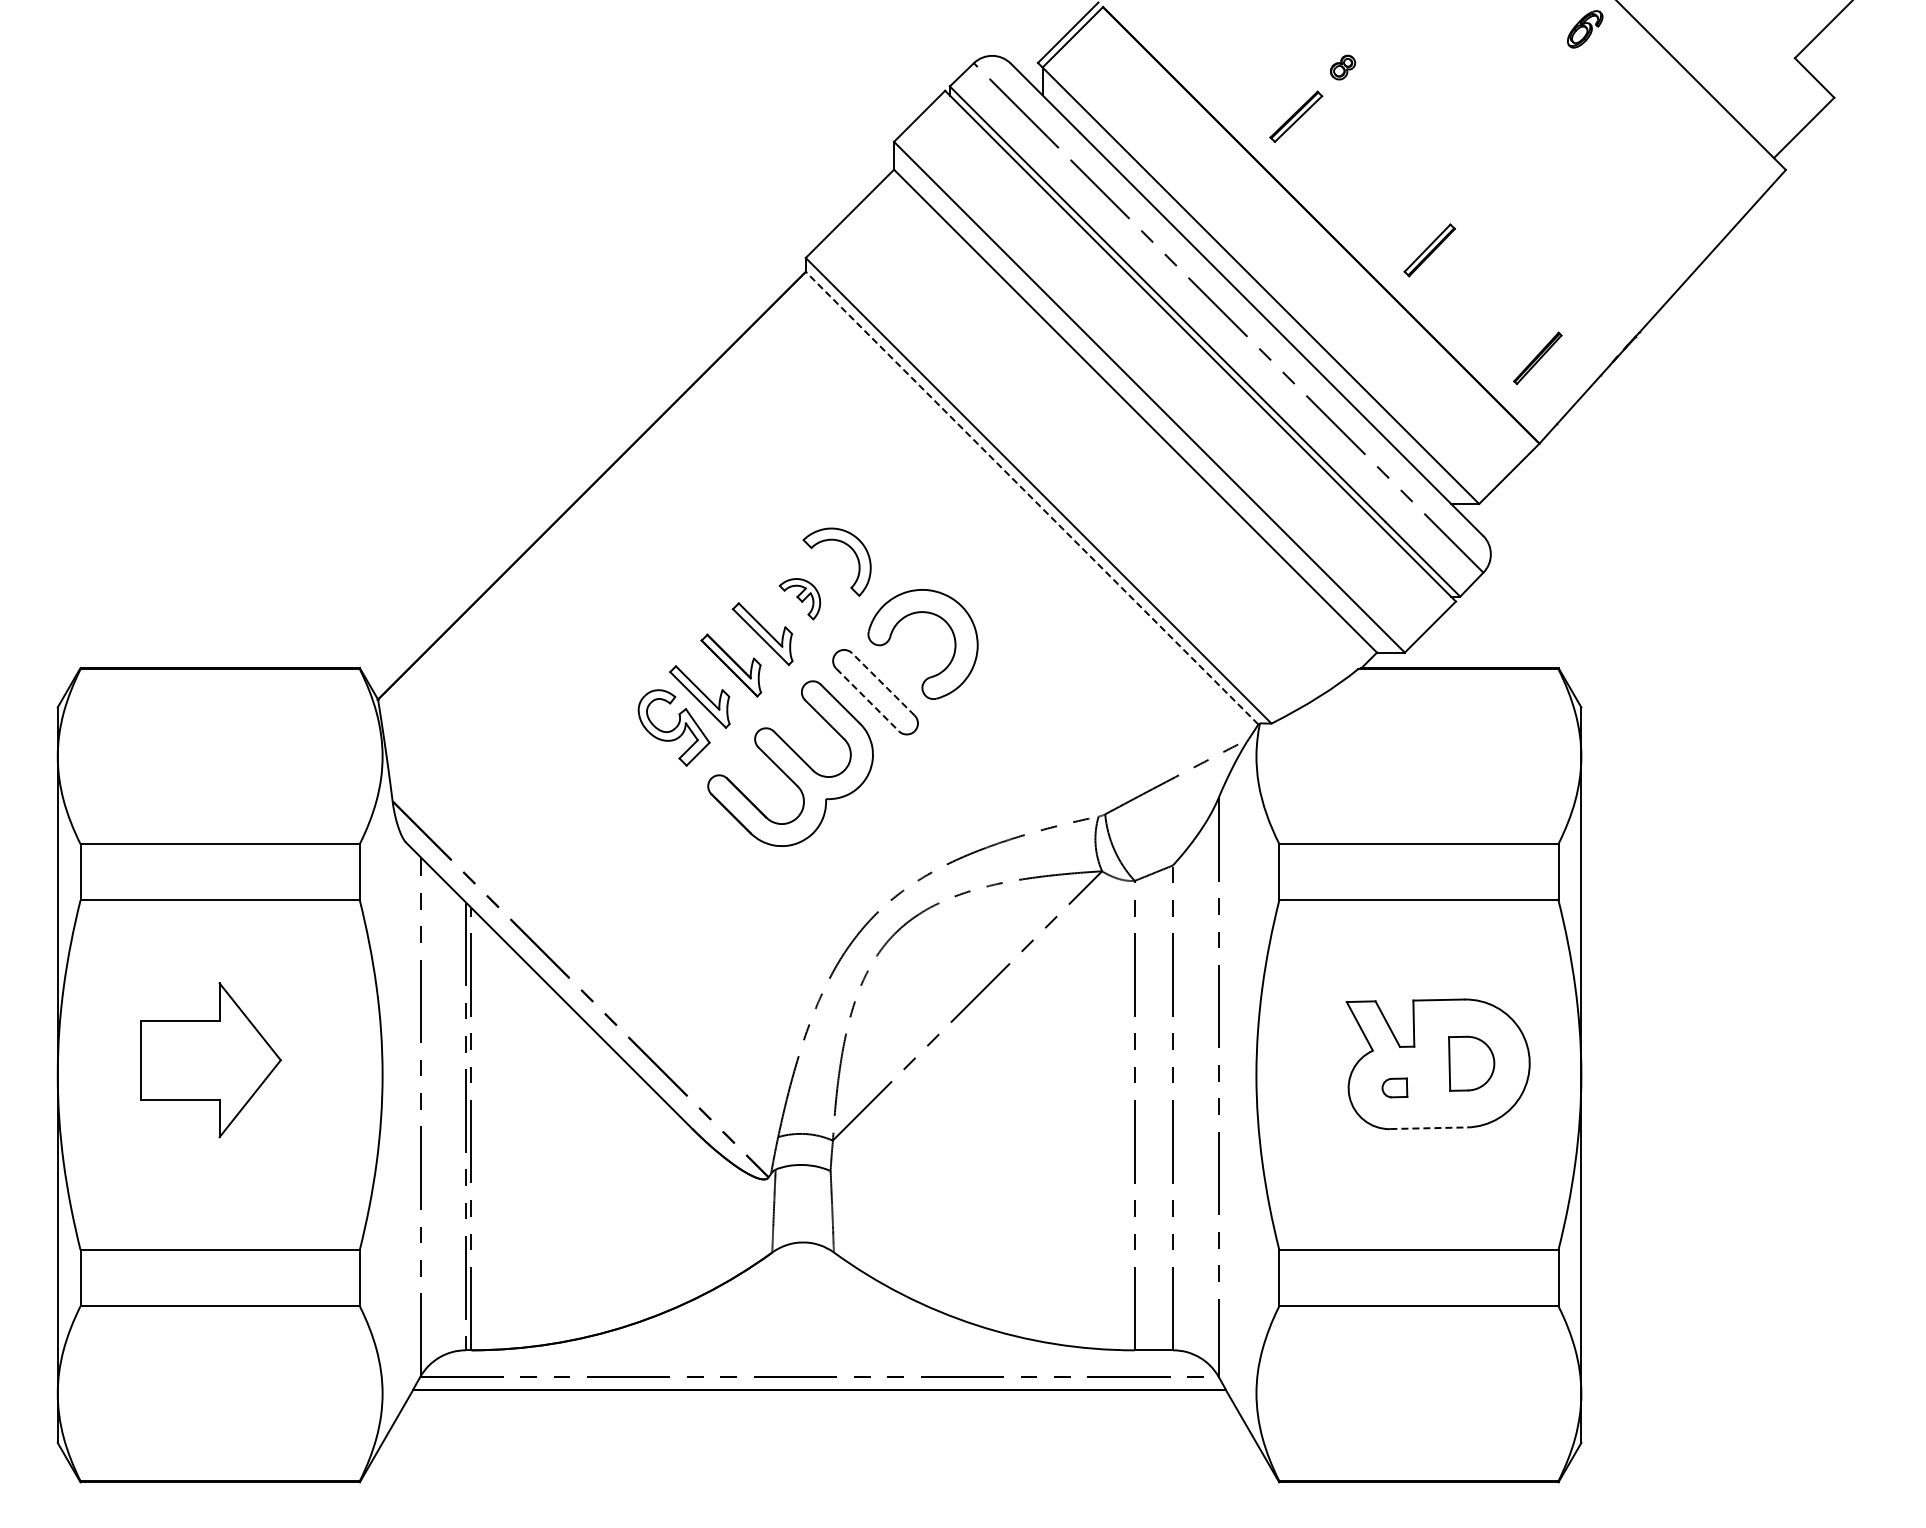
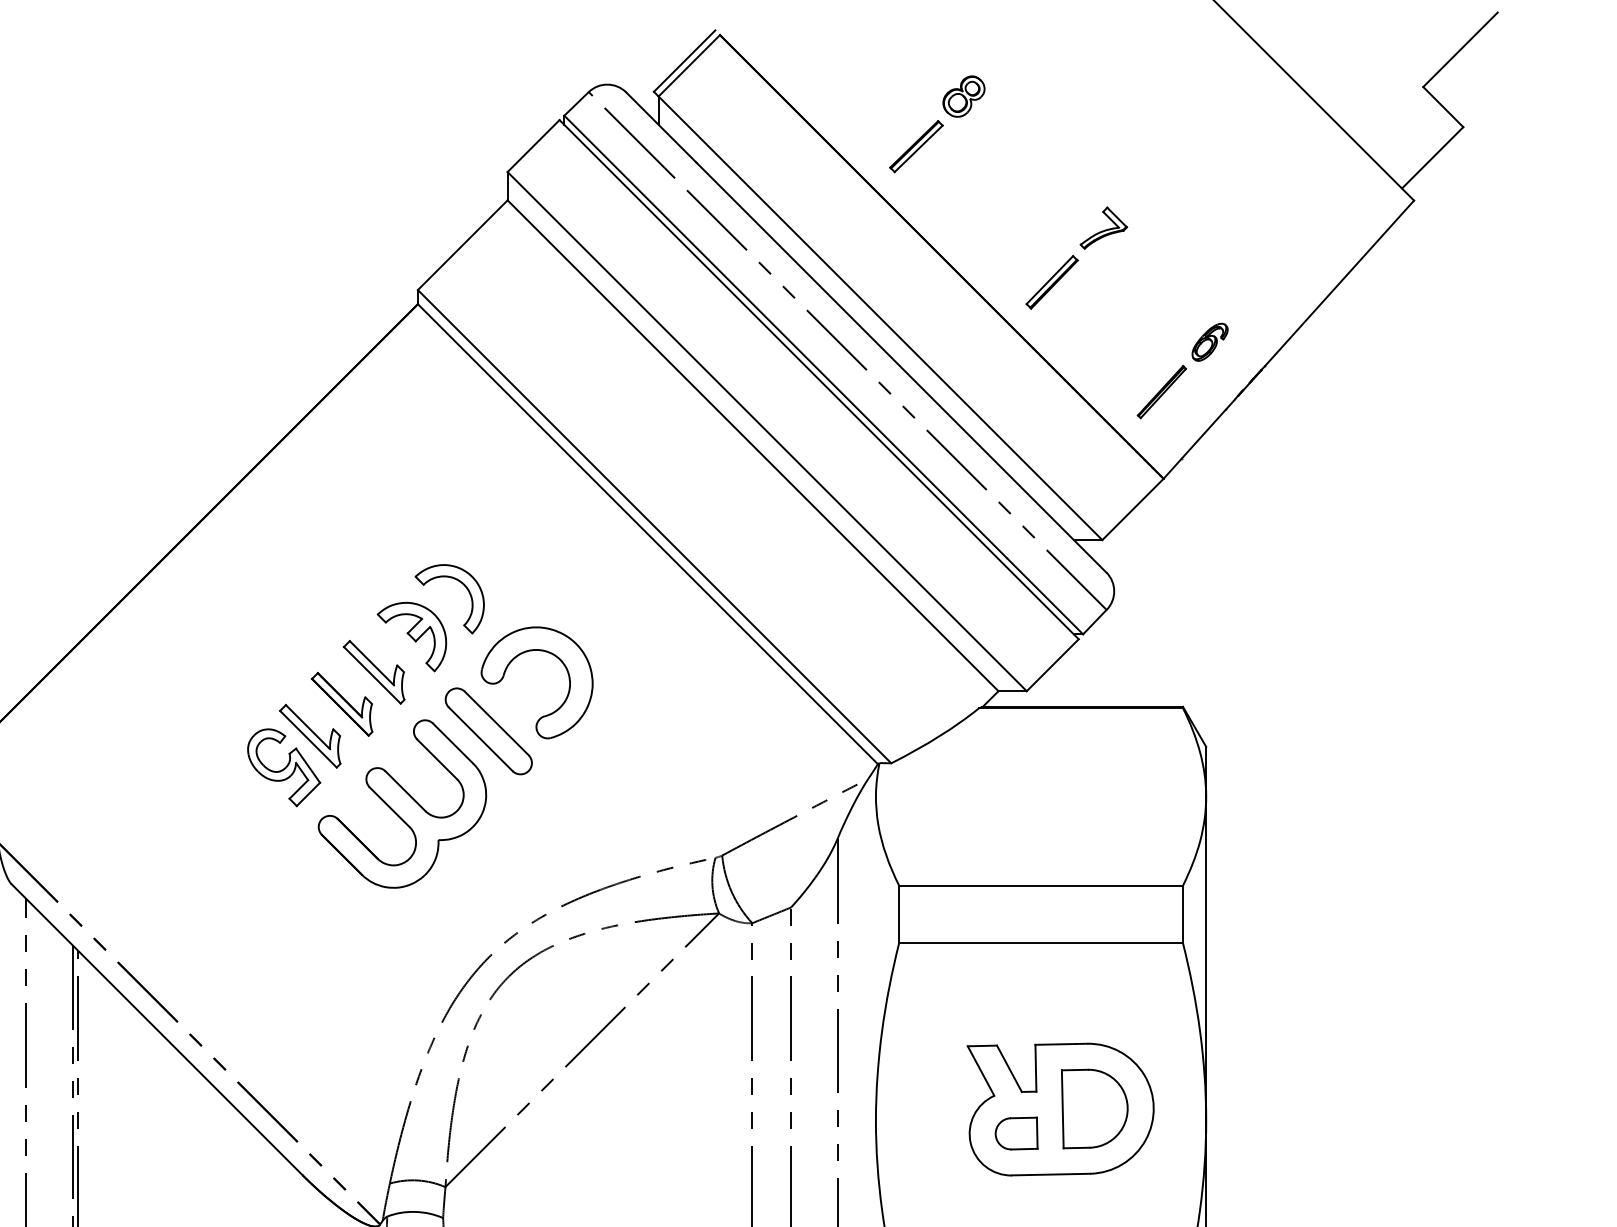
part: (1585, 29) -> (1210, 342), moved
part: (1342, 67) -> (963, 96), size x1.67
part: (1480, 196) -> (1103, 227), added
line: (1031, 497) -> (647, 533), dashed -> solid
part: (799, 598) -> (411, 636), size x1.67
line: (883, 684) -> (496, 723), dashed -> solid
line: (868, 700) -> (481, 739), dashed -> solid
part: (1471, 1063) -> (1094, 1108), size x1.43
part: (1394, 1087) -> (1016, 1133), size x1.67
line: (1429, 1128) -> (1051, 1174), dashed -> solid

